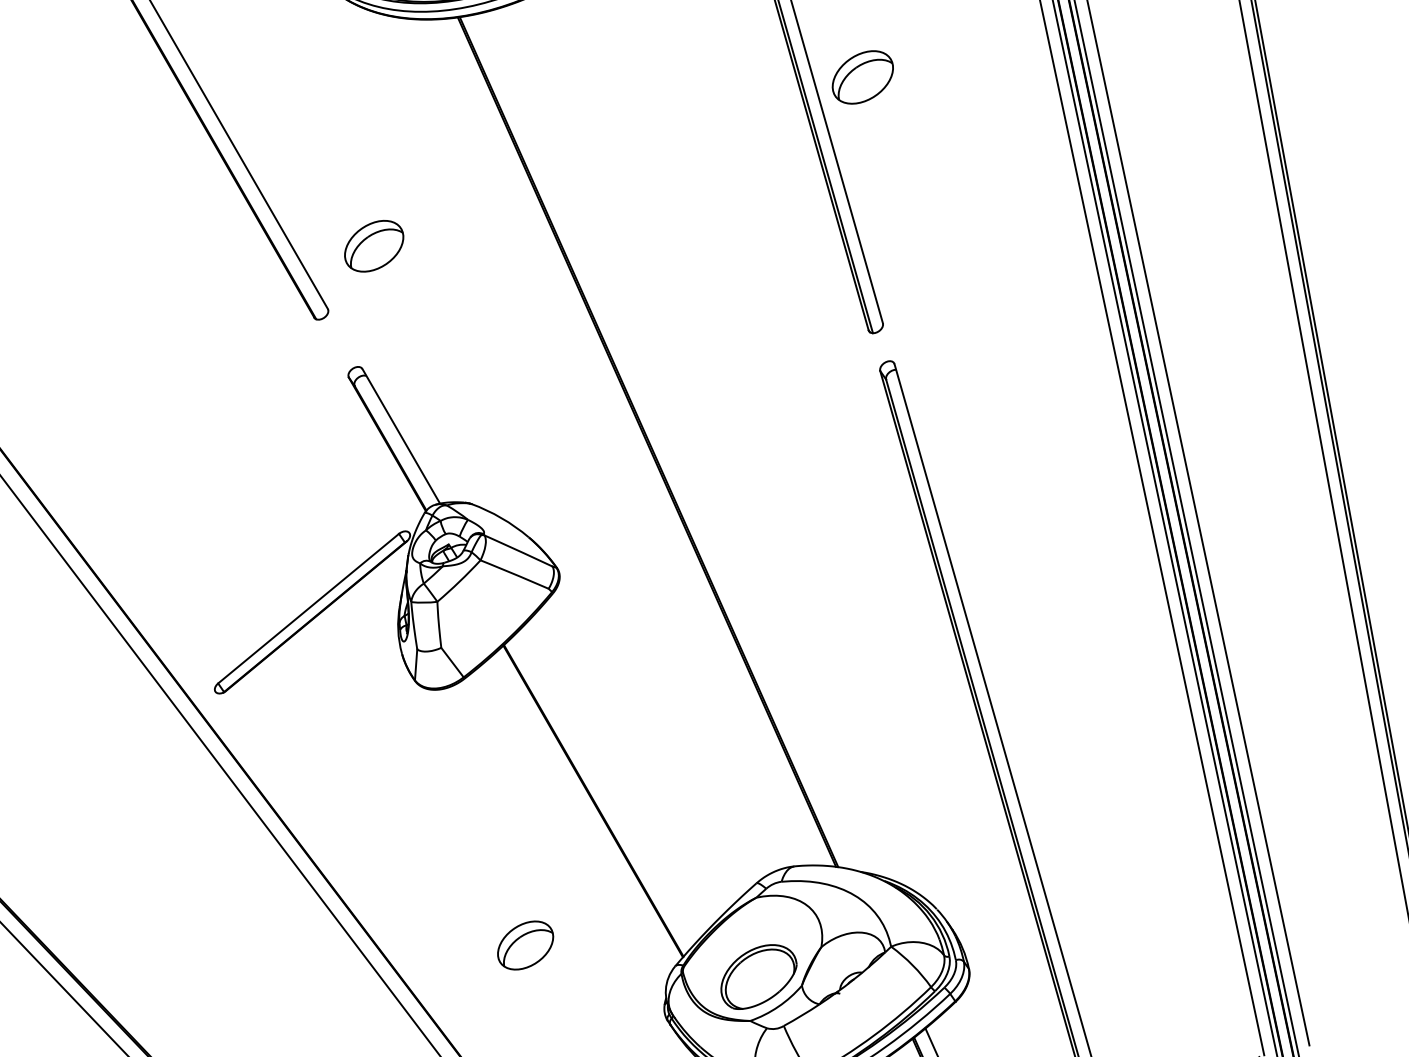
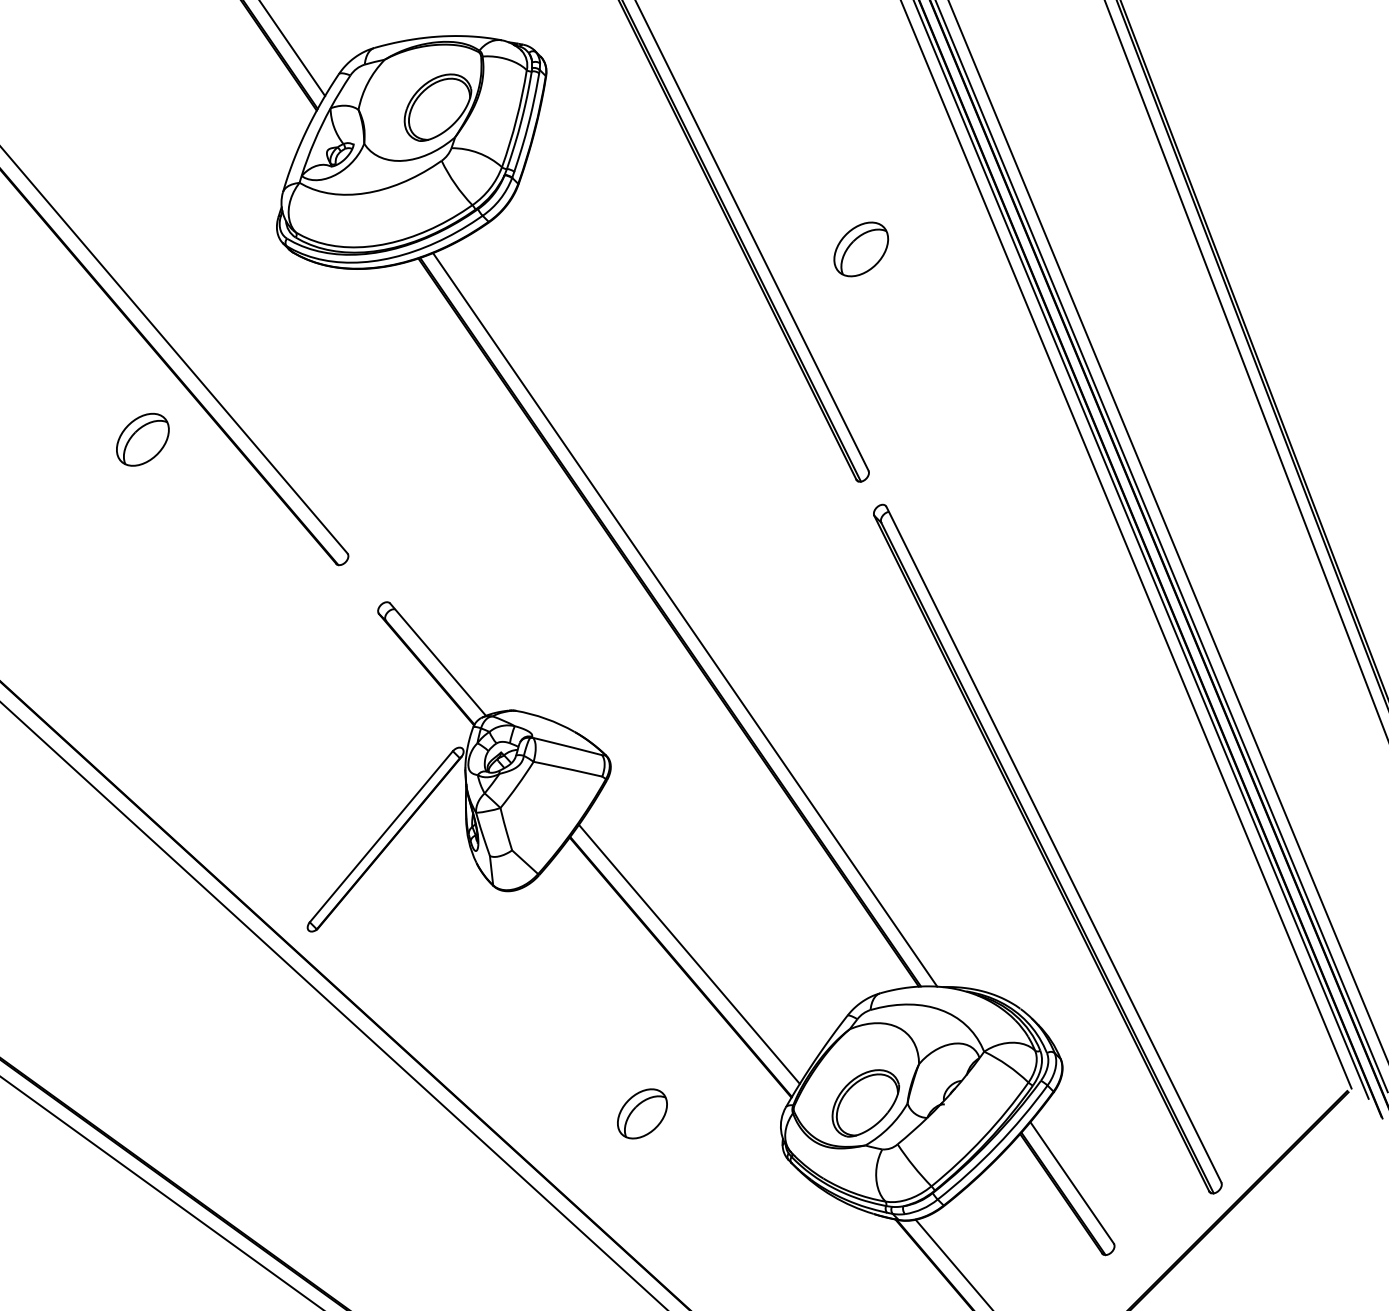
part: (863, 77) -> (861, 249), moved
part: (373, 245) -> (142, 439), moved
line: (664, 442) -> (685, 619), added
line: (604, 788) -> (688, 953), added

